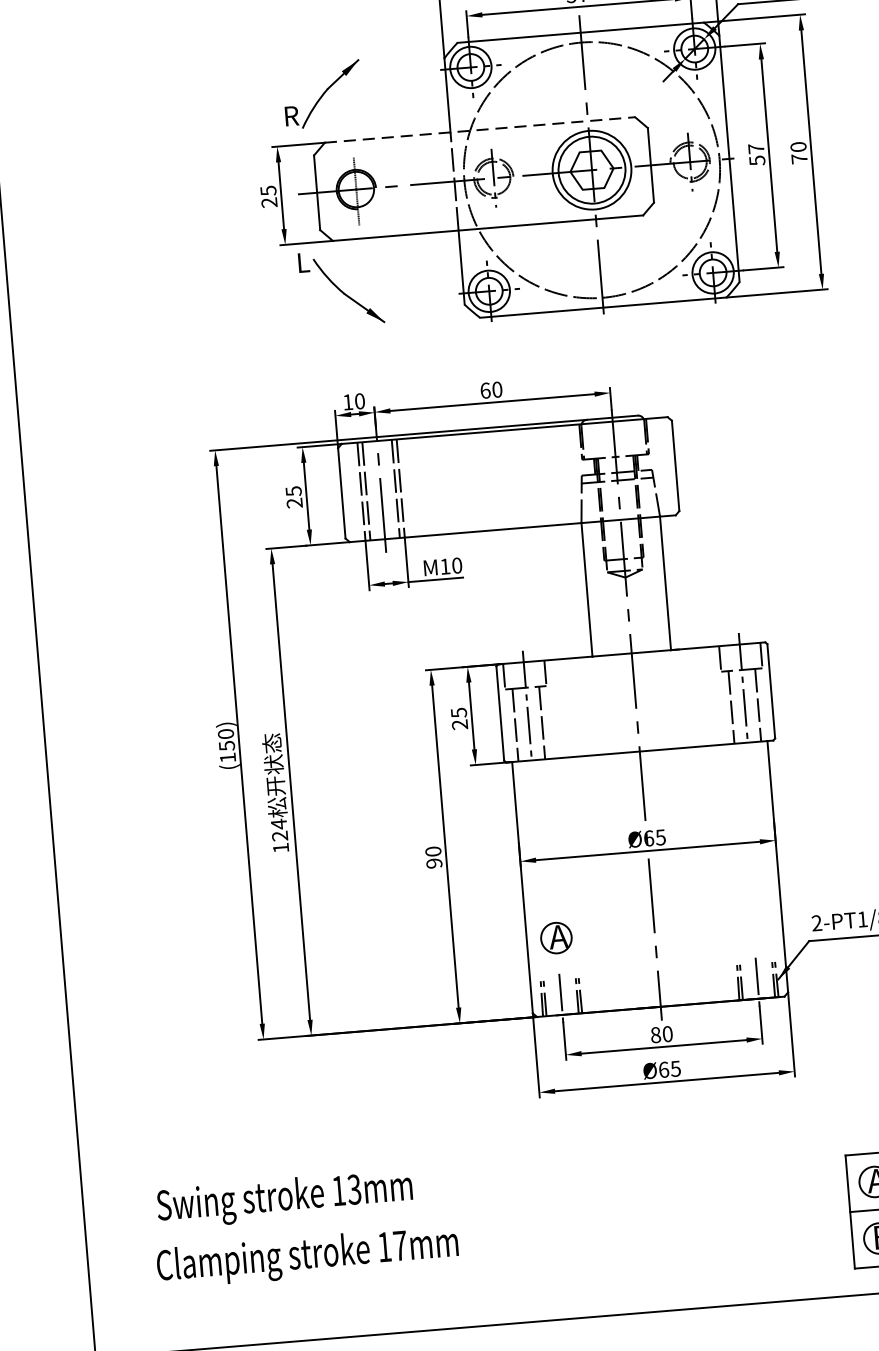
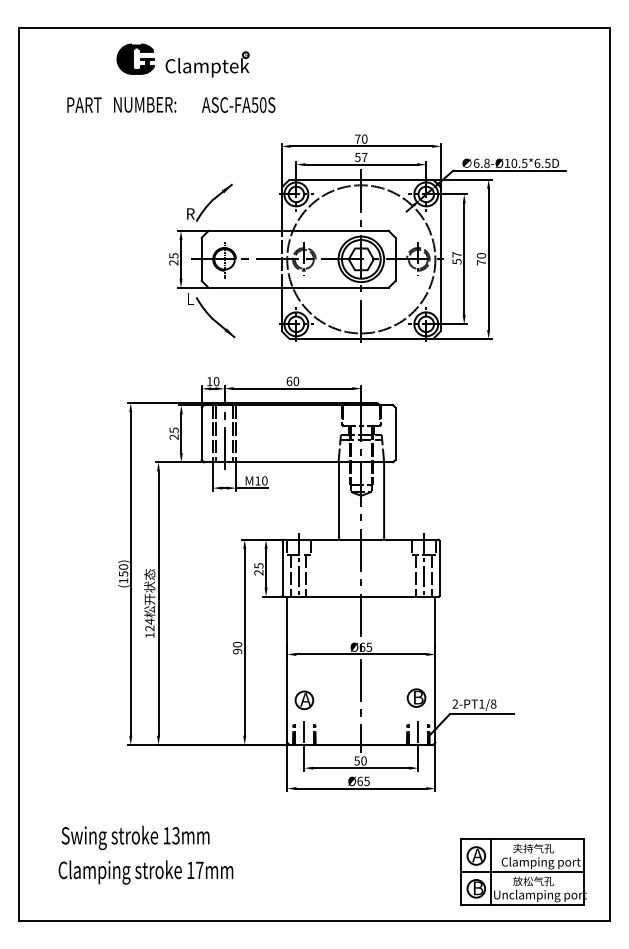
line: (481, 129) -> (299, 230), dashed -> solid
part: (749, 917) -> (416, 697), added
text: (654, 1034) -> (356, 760), 80 -> 50

